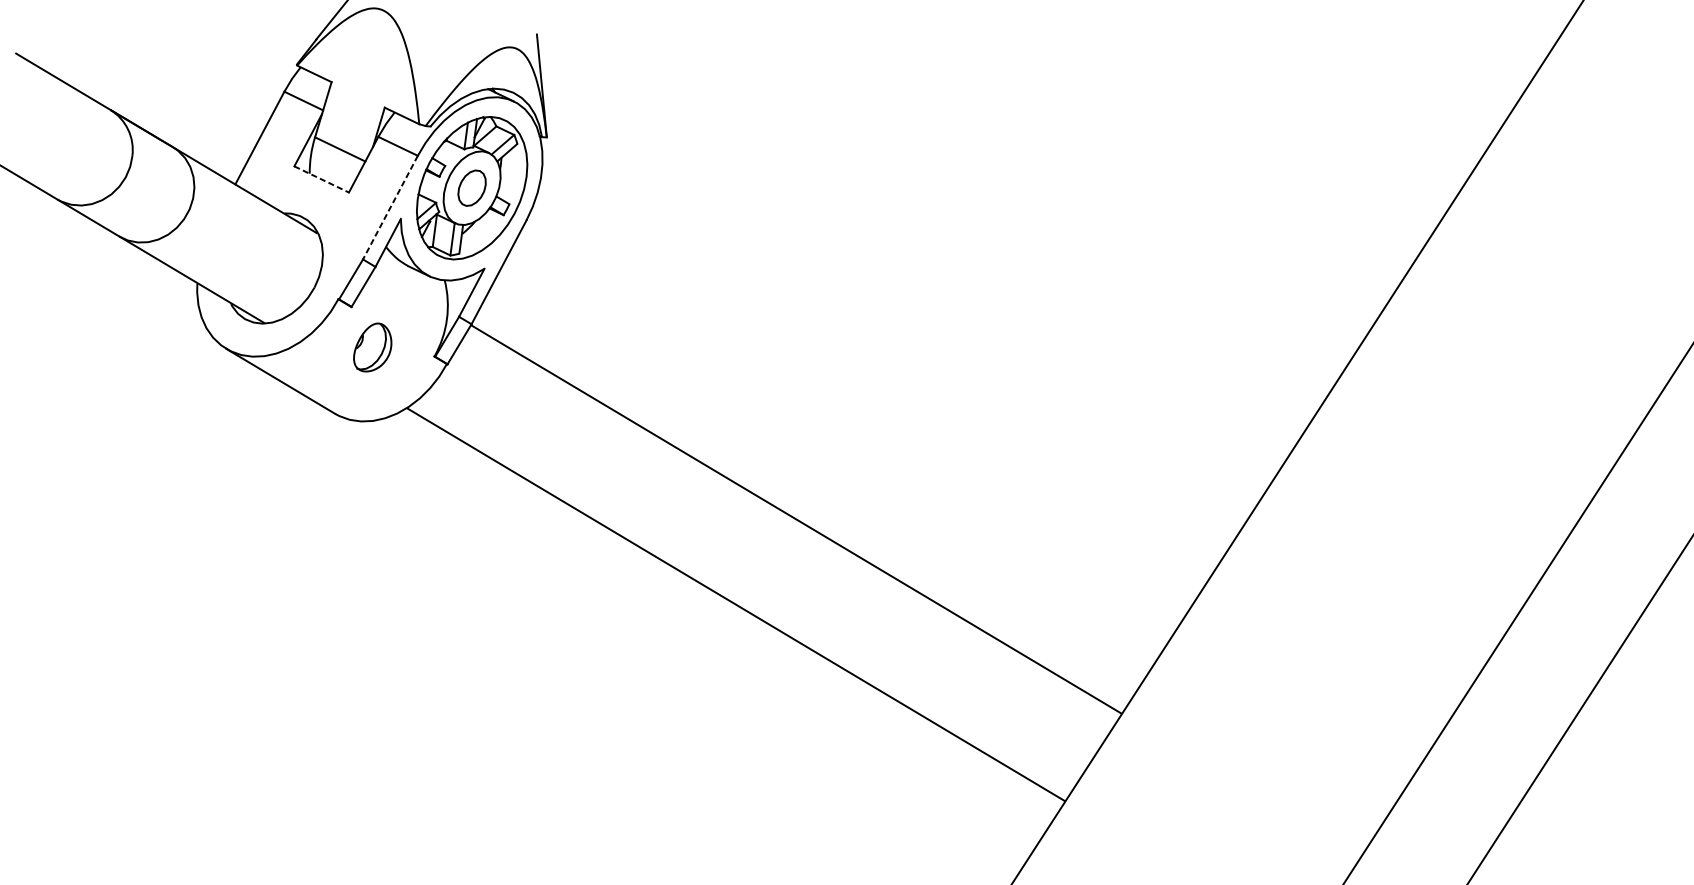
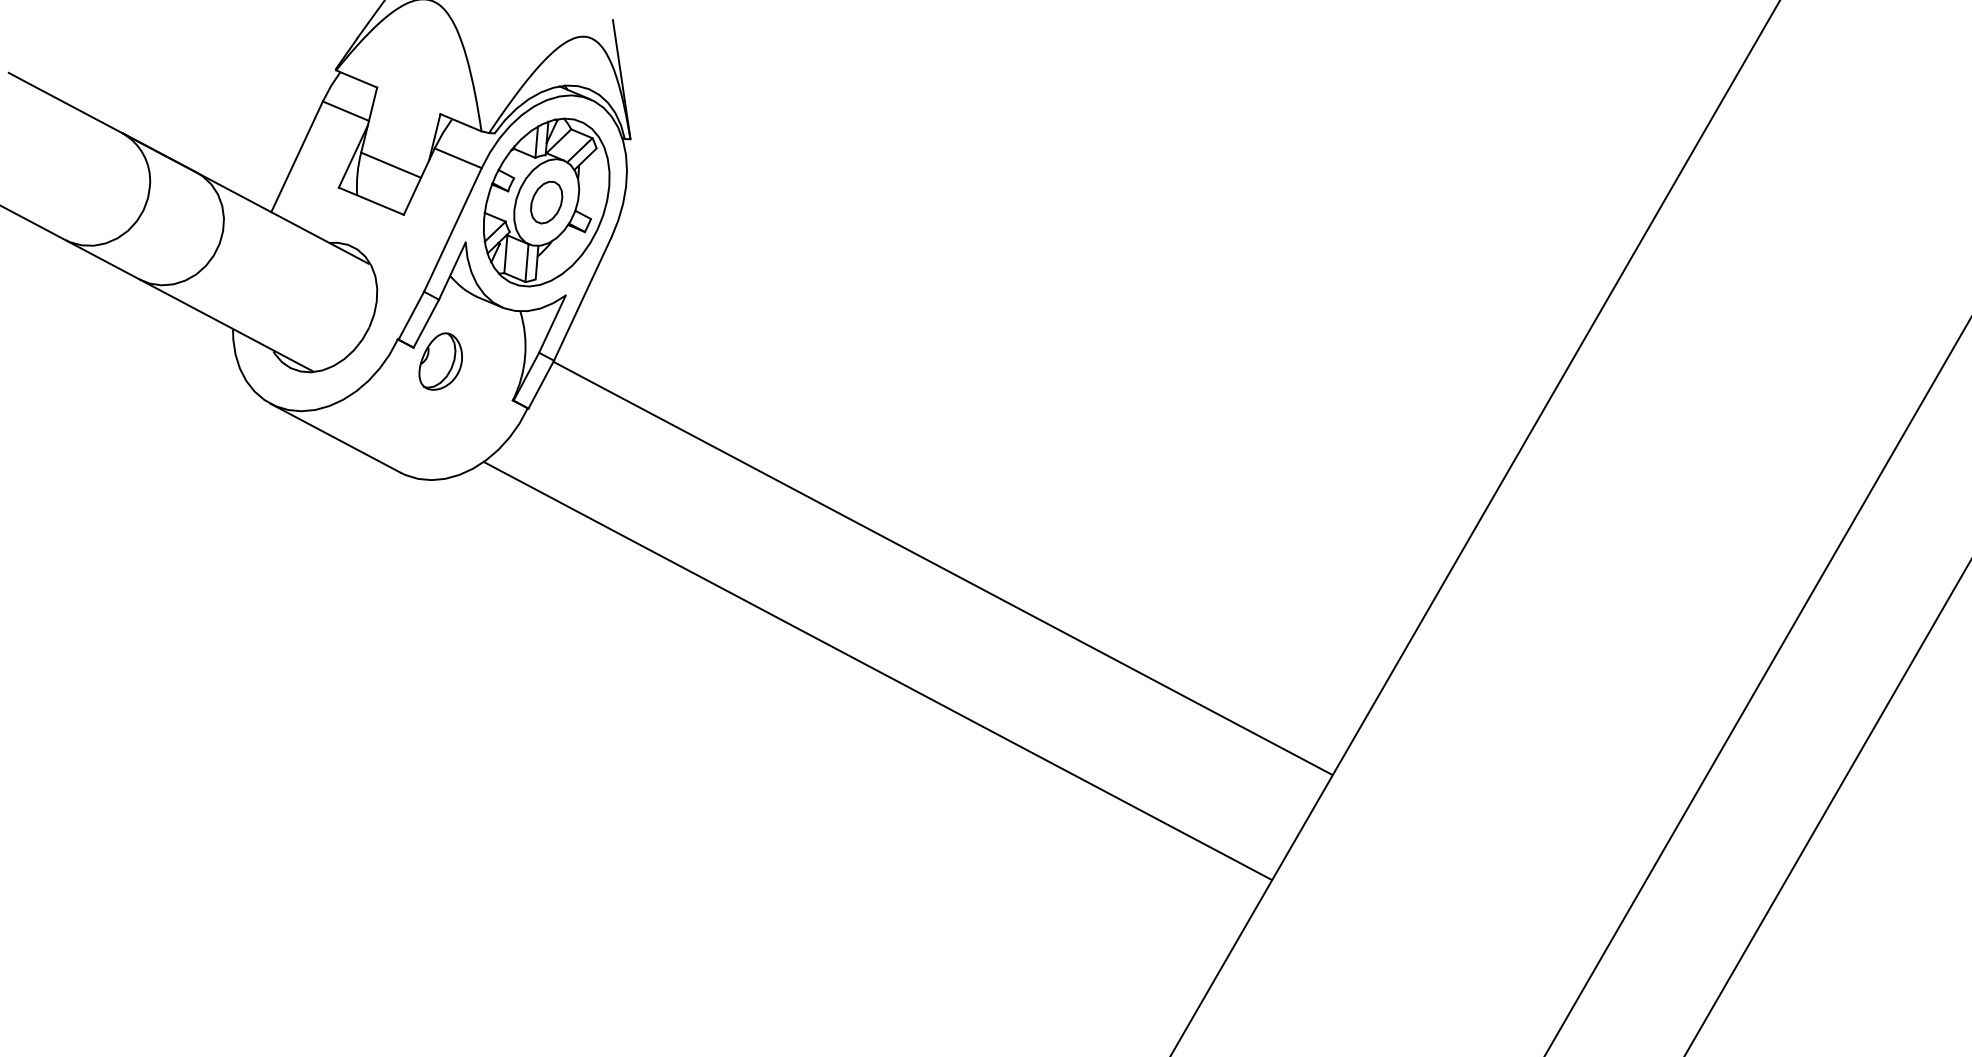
line: (321, 179) -> (371, 201), dashed -> solid
line: (390, 208) -> (452, 230), dashed -> solid
part: (372, 347) -> (440, 361), moved

